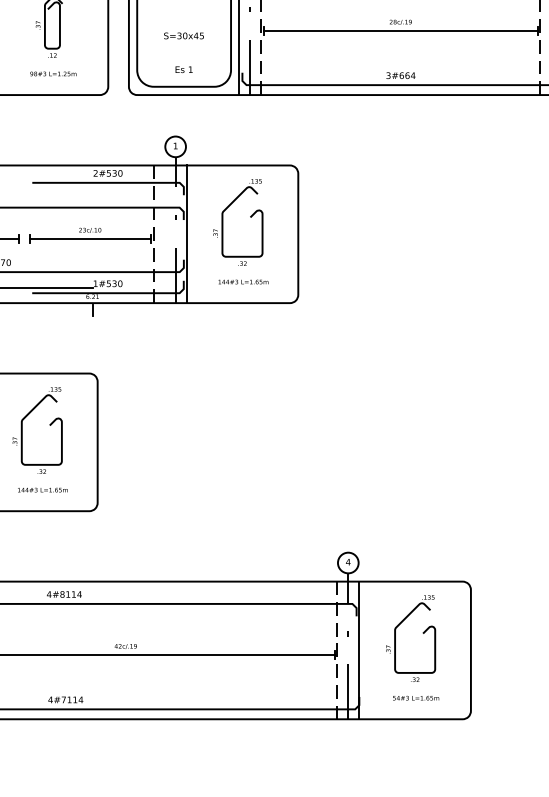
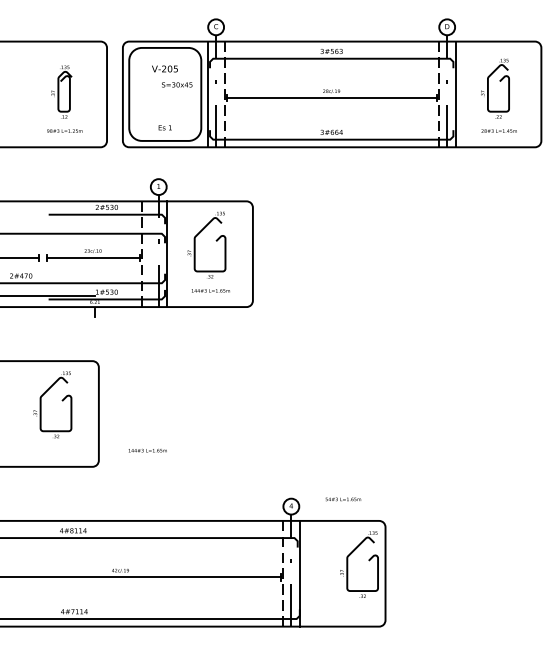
text: (184, 35) -> (177, 84), moved
text: (42, 489) -> (147, 450), moved
part: (422, 633) -> (368, 560), moved
text: (416, 698) -> (343, 499), moved

